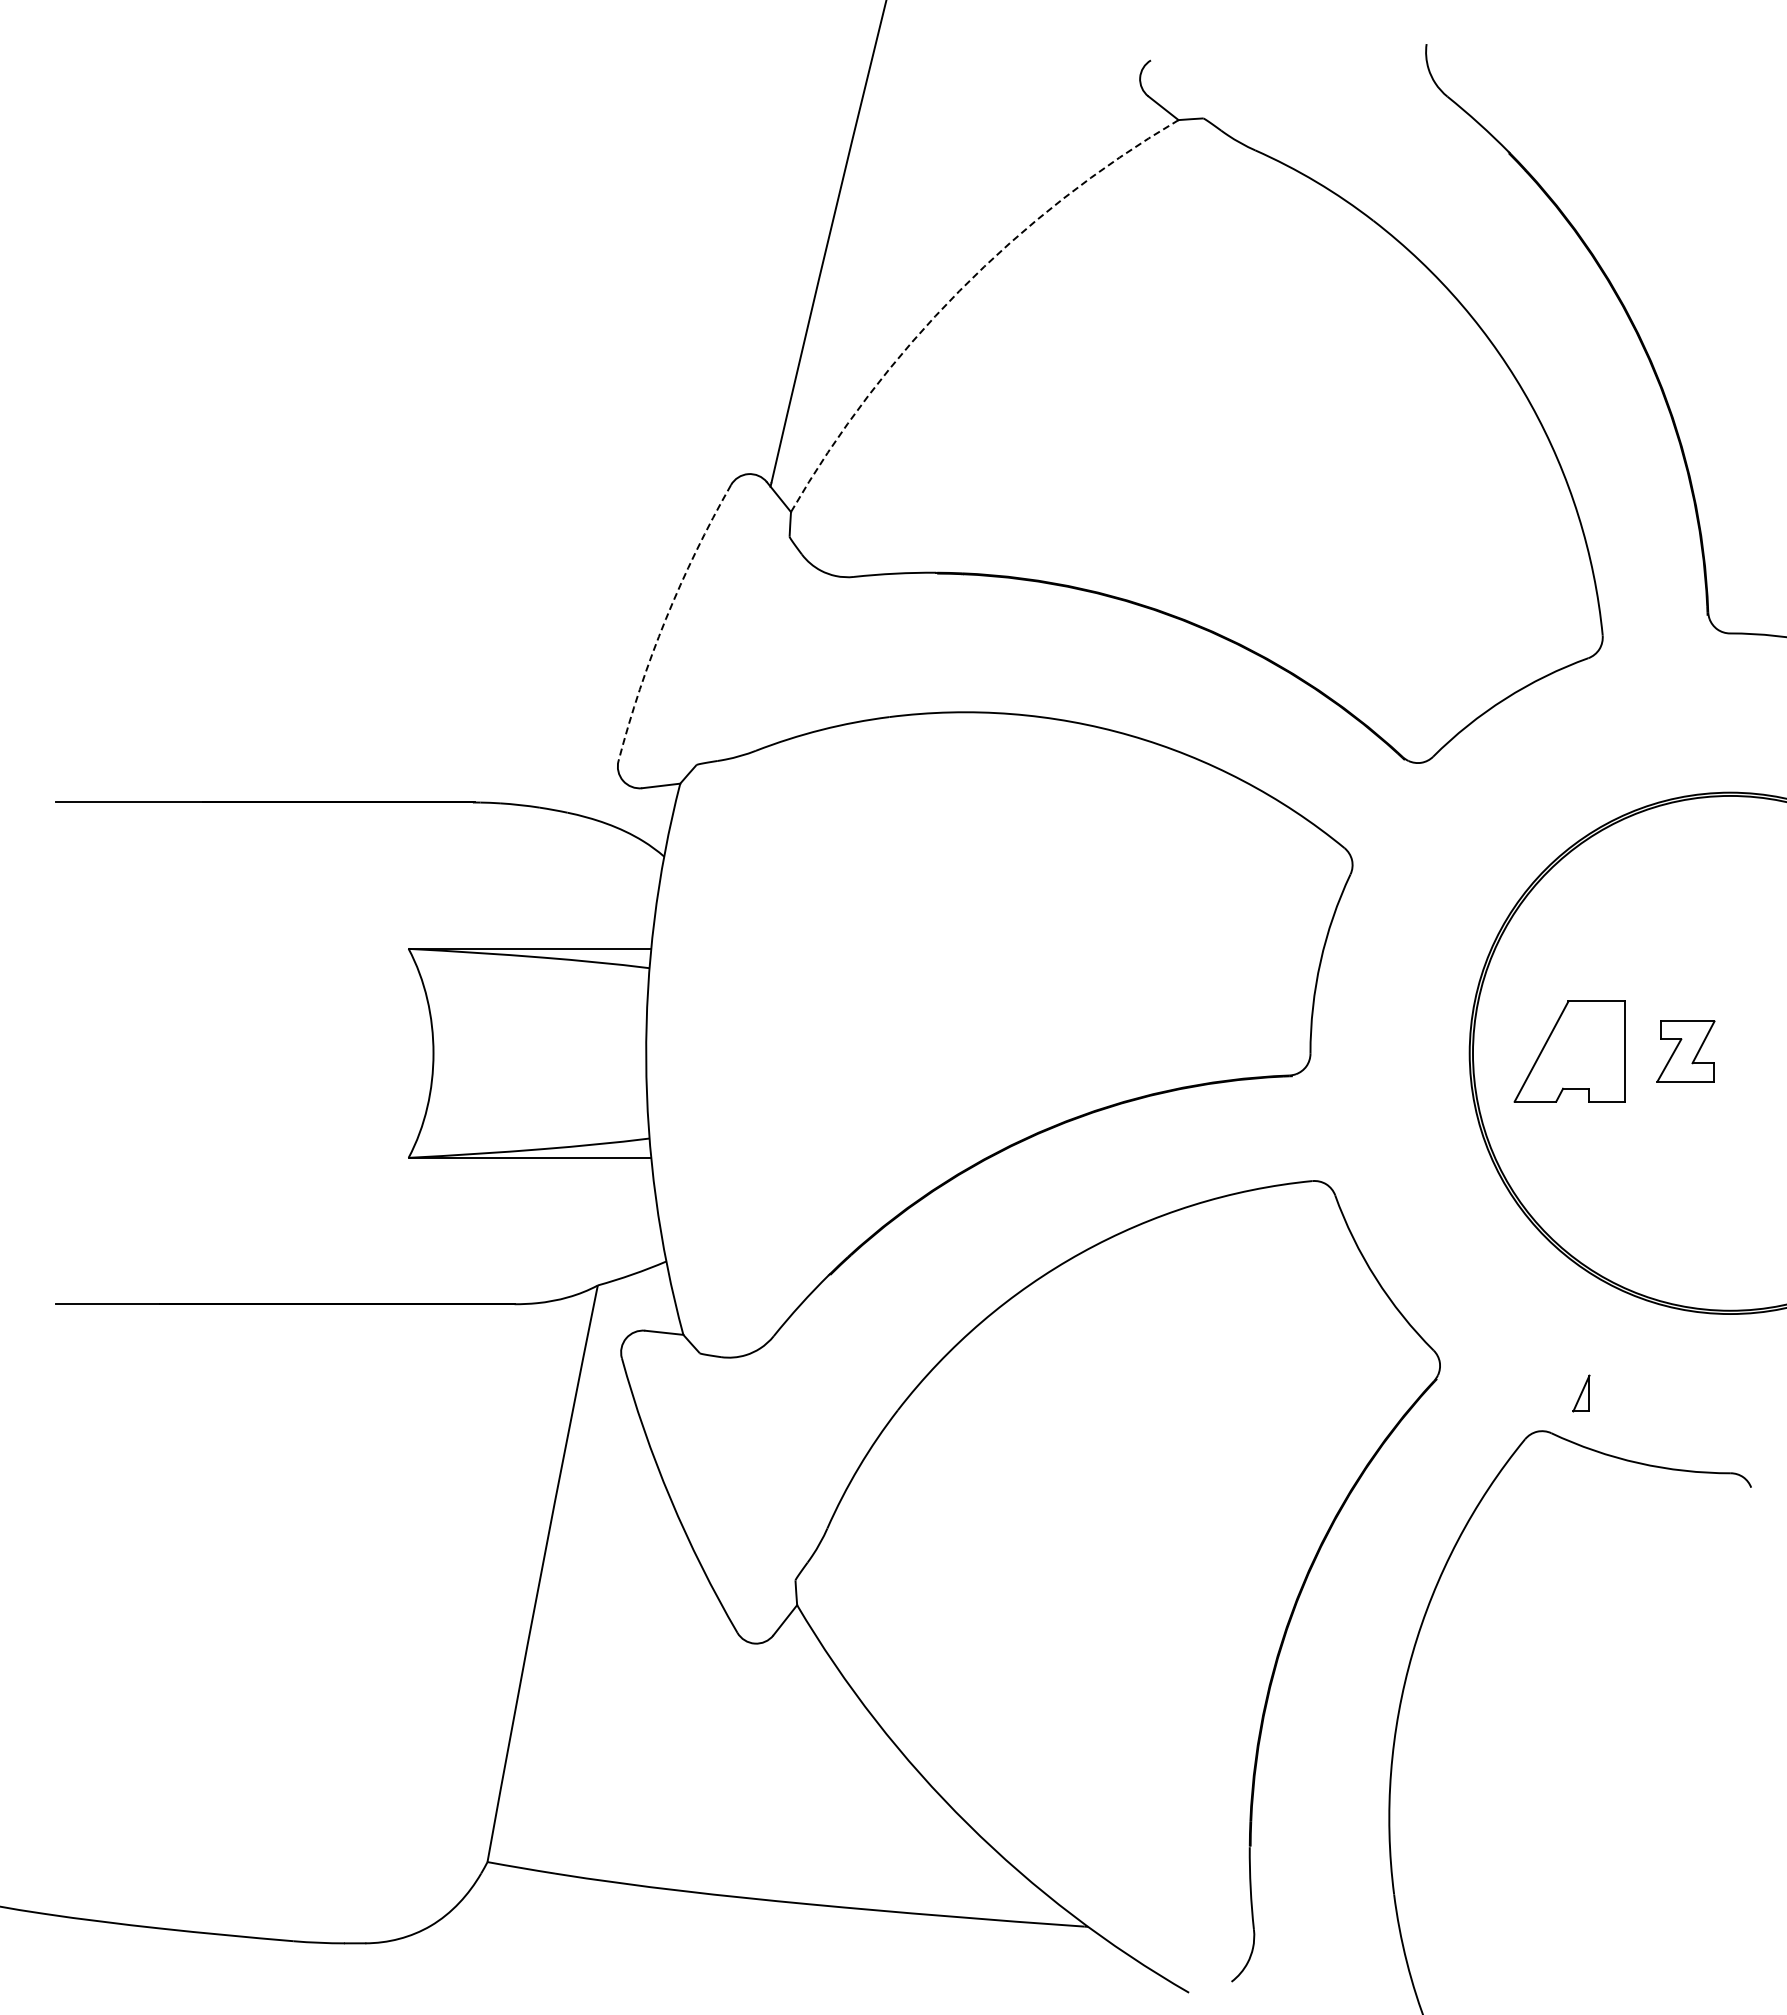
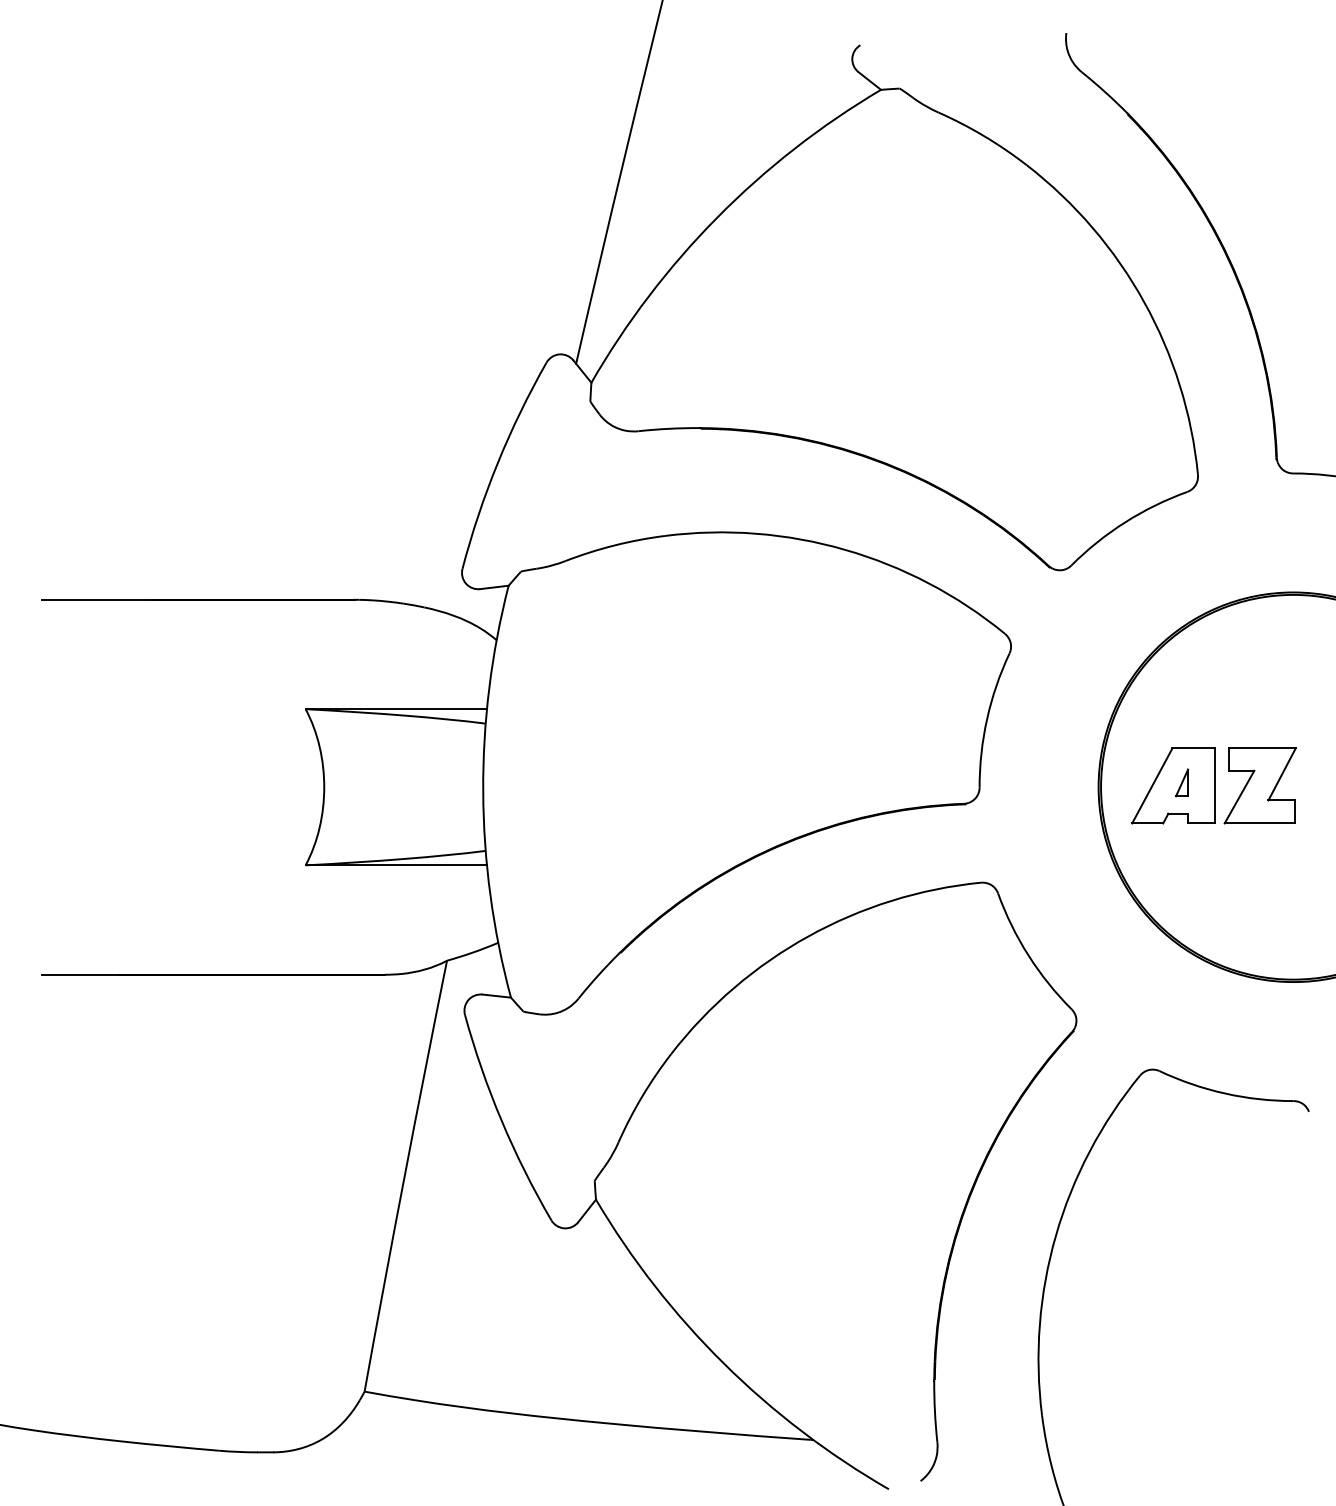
arc: (959, 291) -> (717, 217), dashed -> solid
arc: (665, 619) -> (497, 463), dashed -> solid
part: (1685, 1051) -> (1259, 785), size x1.67
part: (1581, 1393) -> (1182, 782), moved

